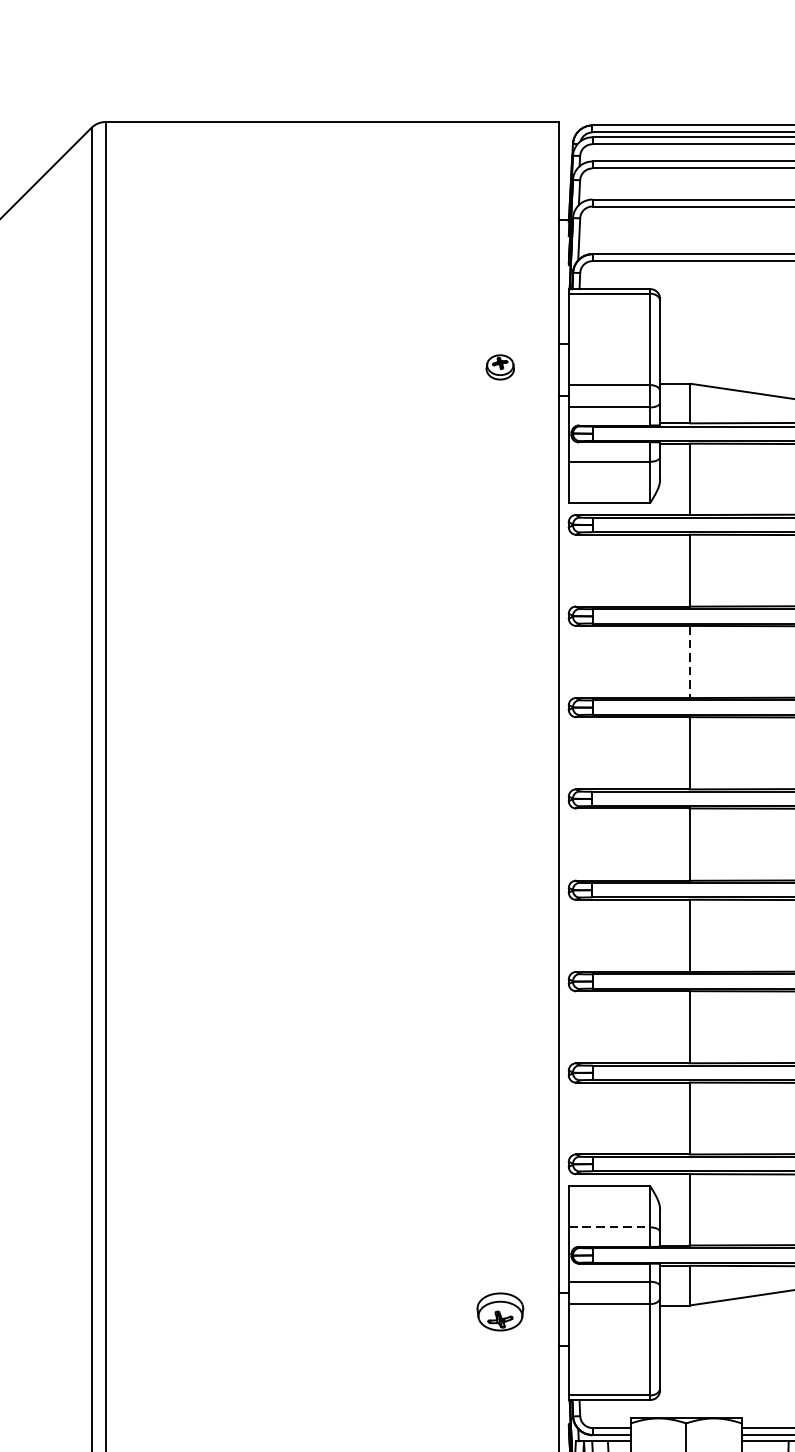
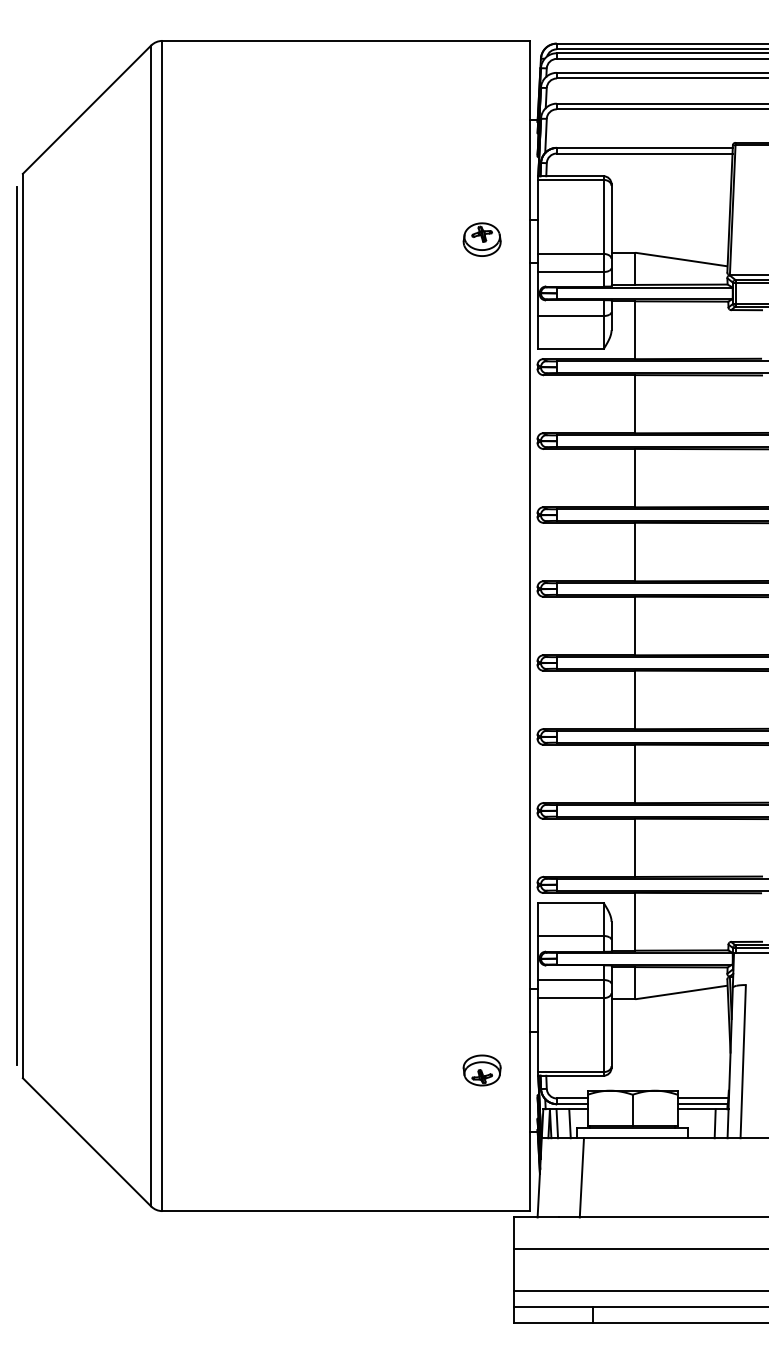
part: (499, 367) -> (481, 239), size x1.67
line: (689, 662) -> (635, 478), dashed -> solid
line: (610, 1226) -> (571, 935), dashed -> solid
part: (499, 1311) -> (481, 1070), moved

